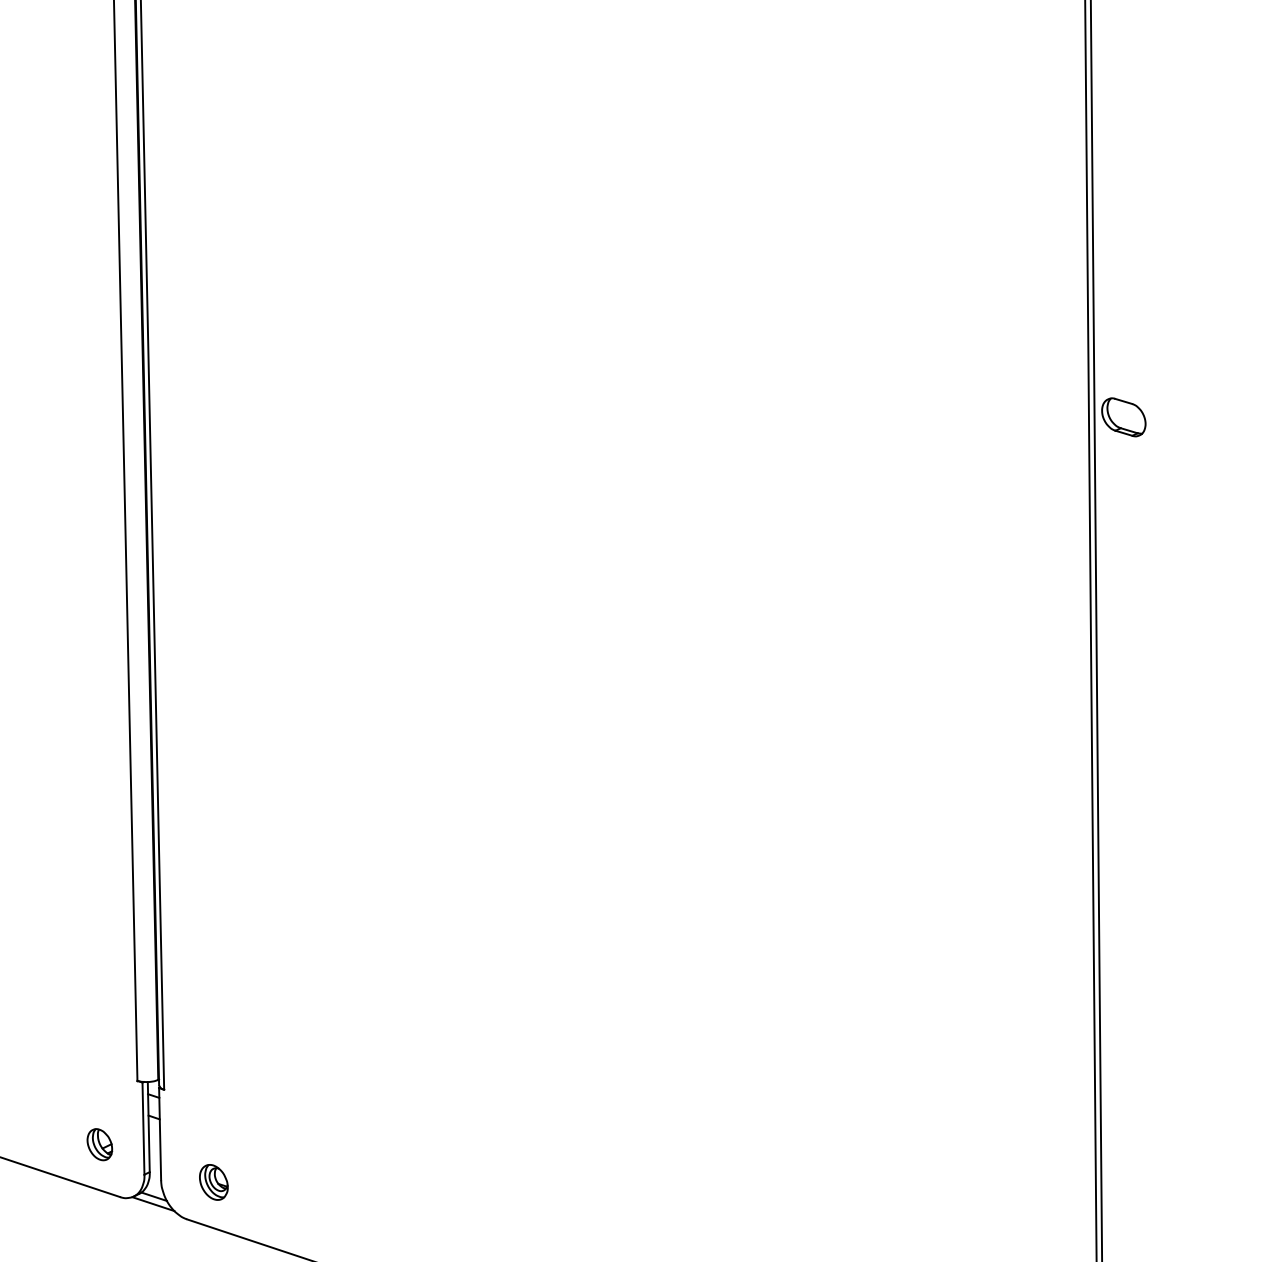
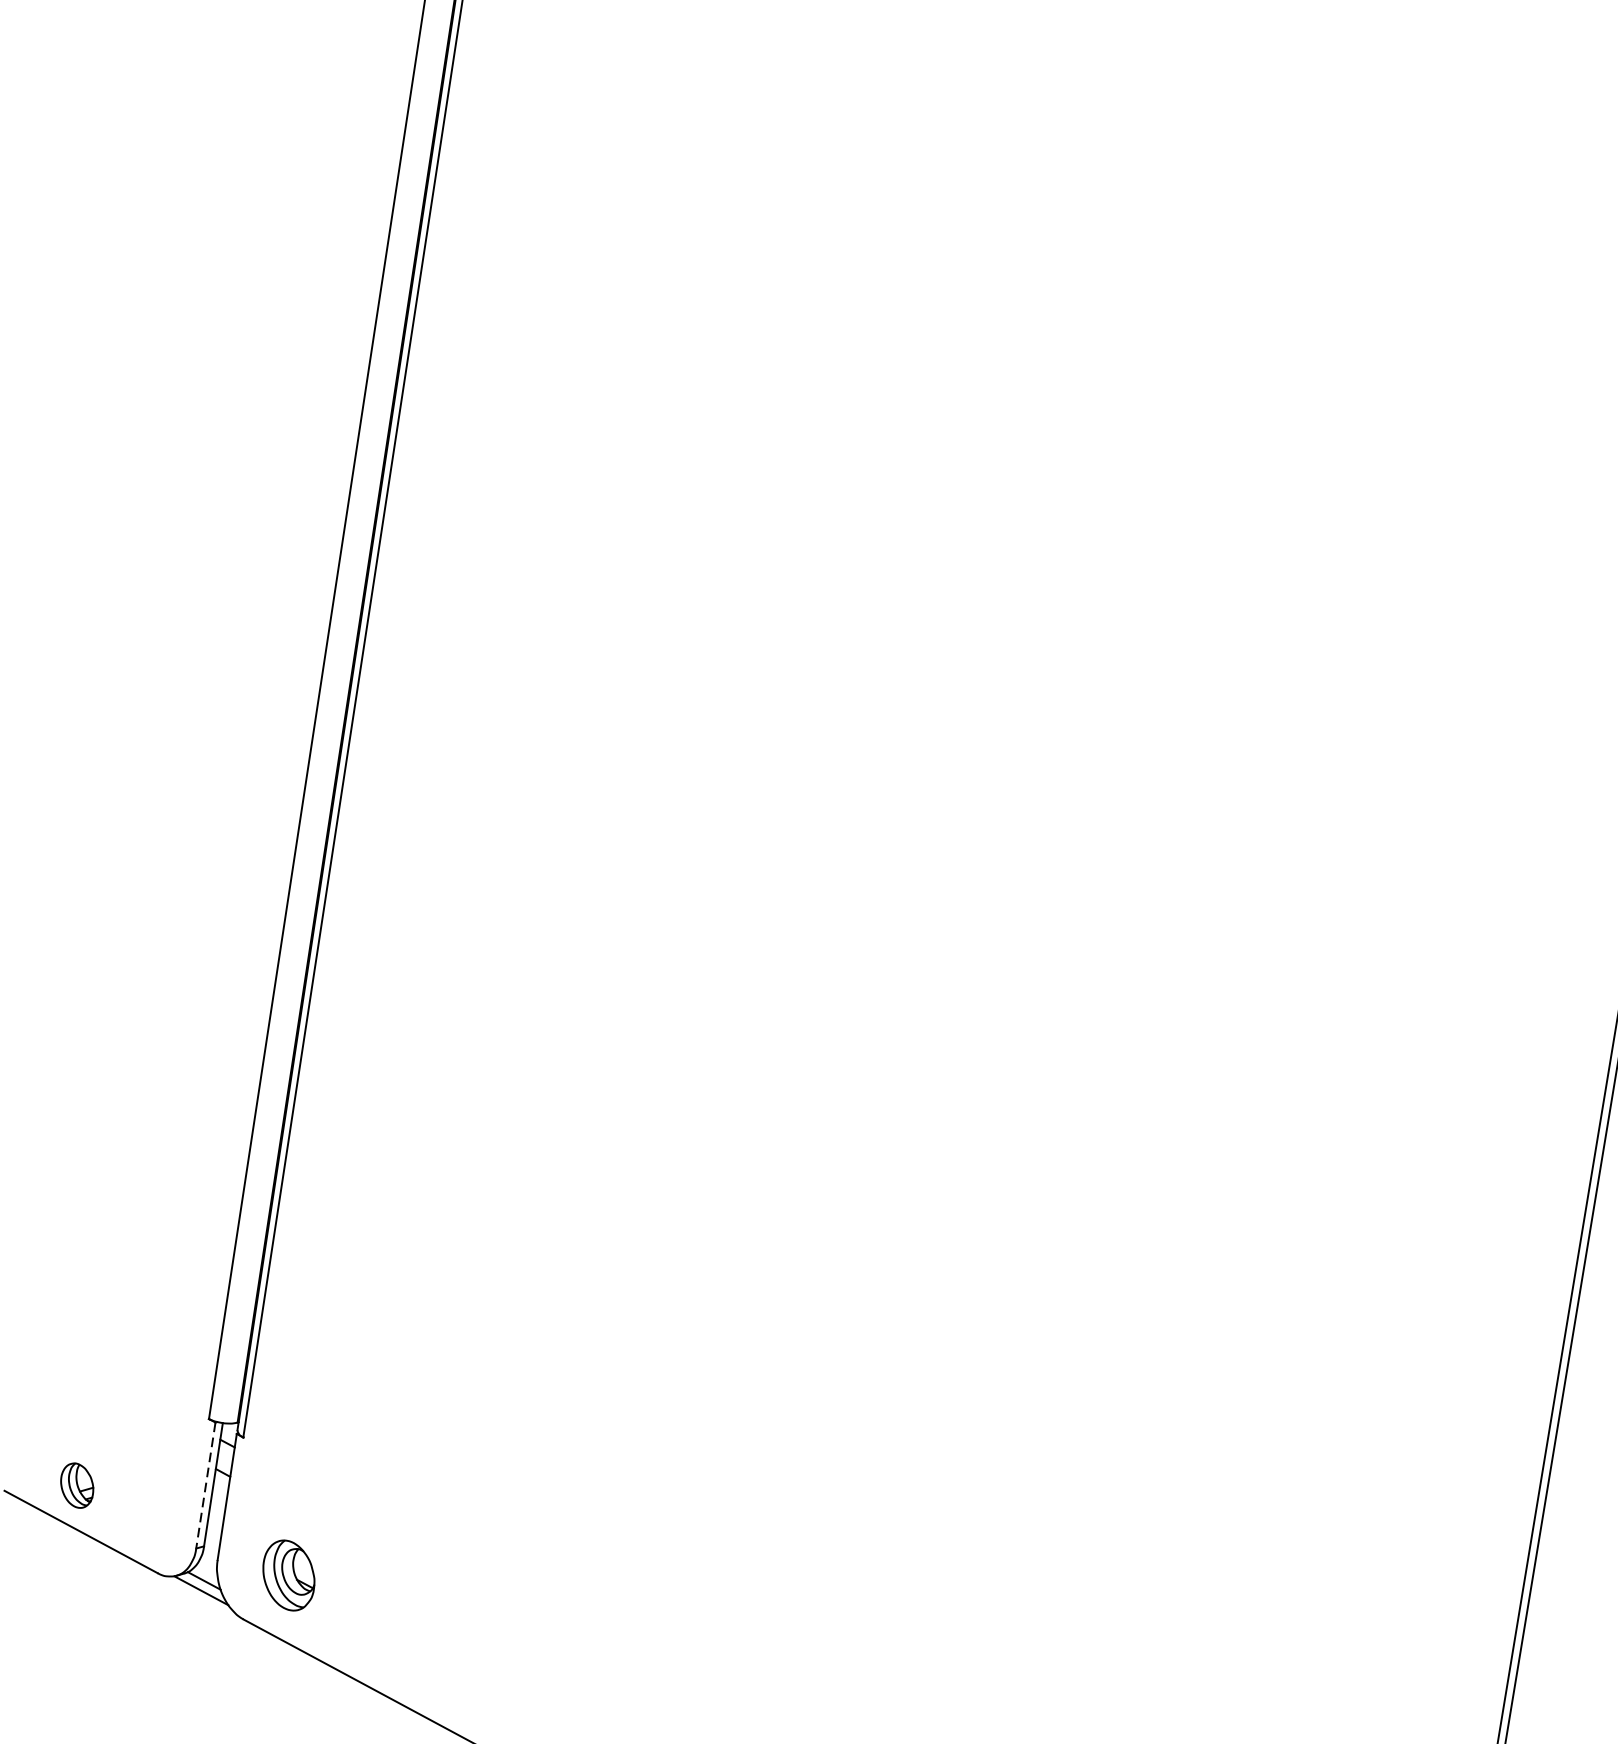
line: (143, 1129) -> (205, 1486), solid -> dashed
part: (99, 1144) -> (76, 1485), moved
part: (213, 1182) -> (288, 1575), size x1.4

